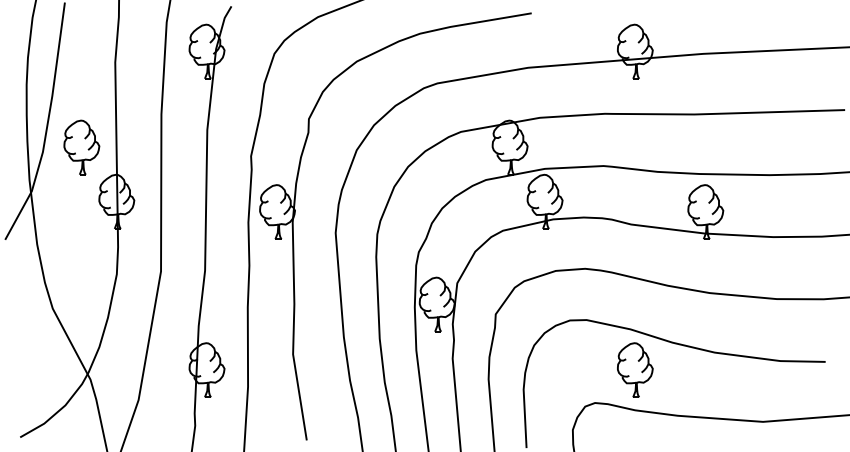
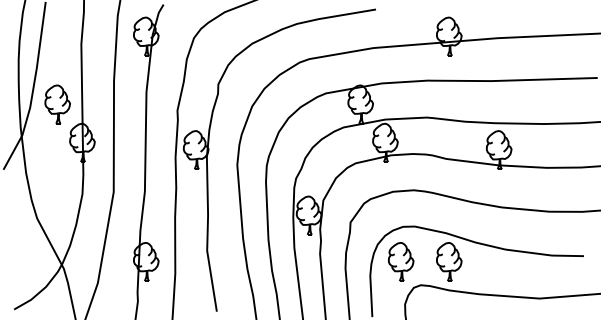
part: (567, 369) -> (401, 261), added

